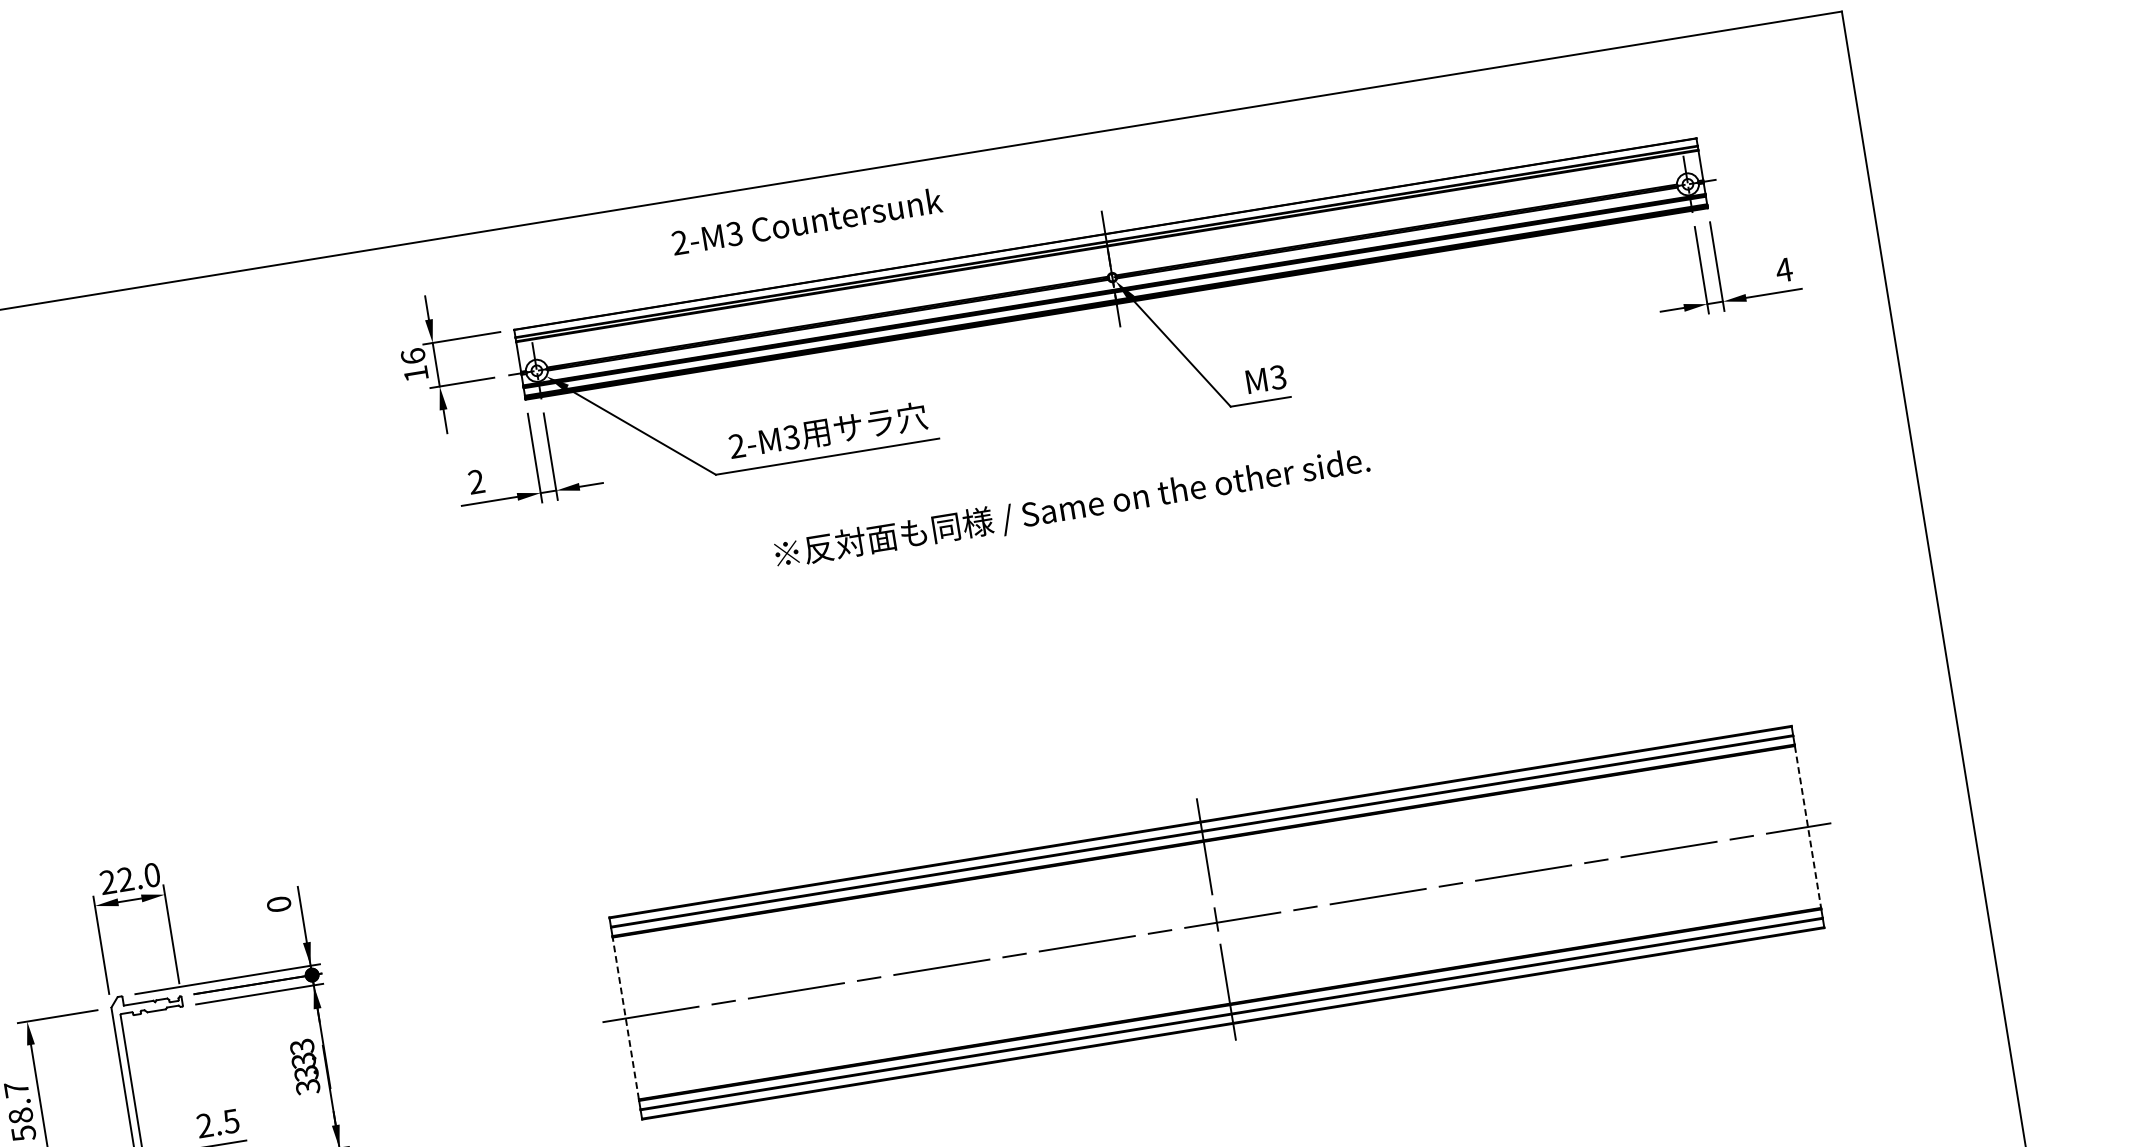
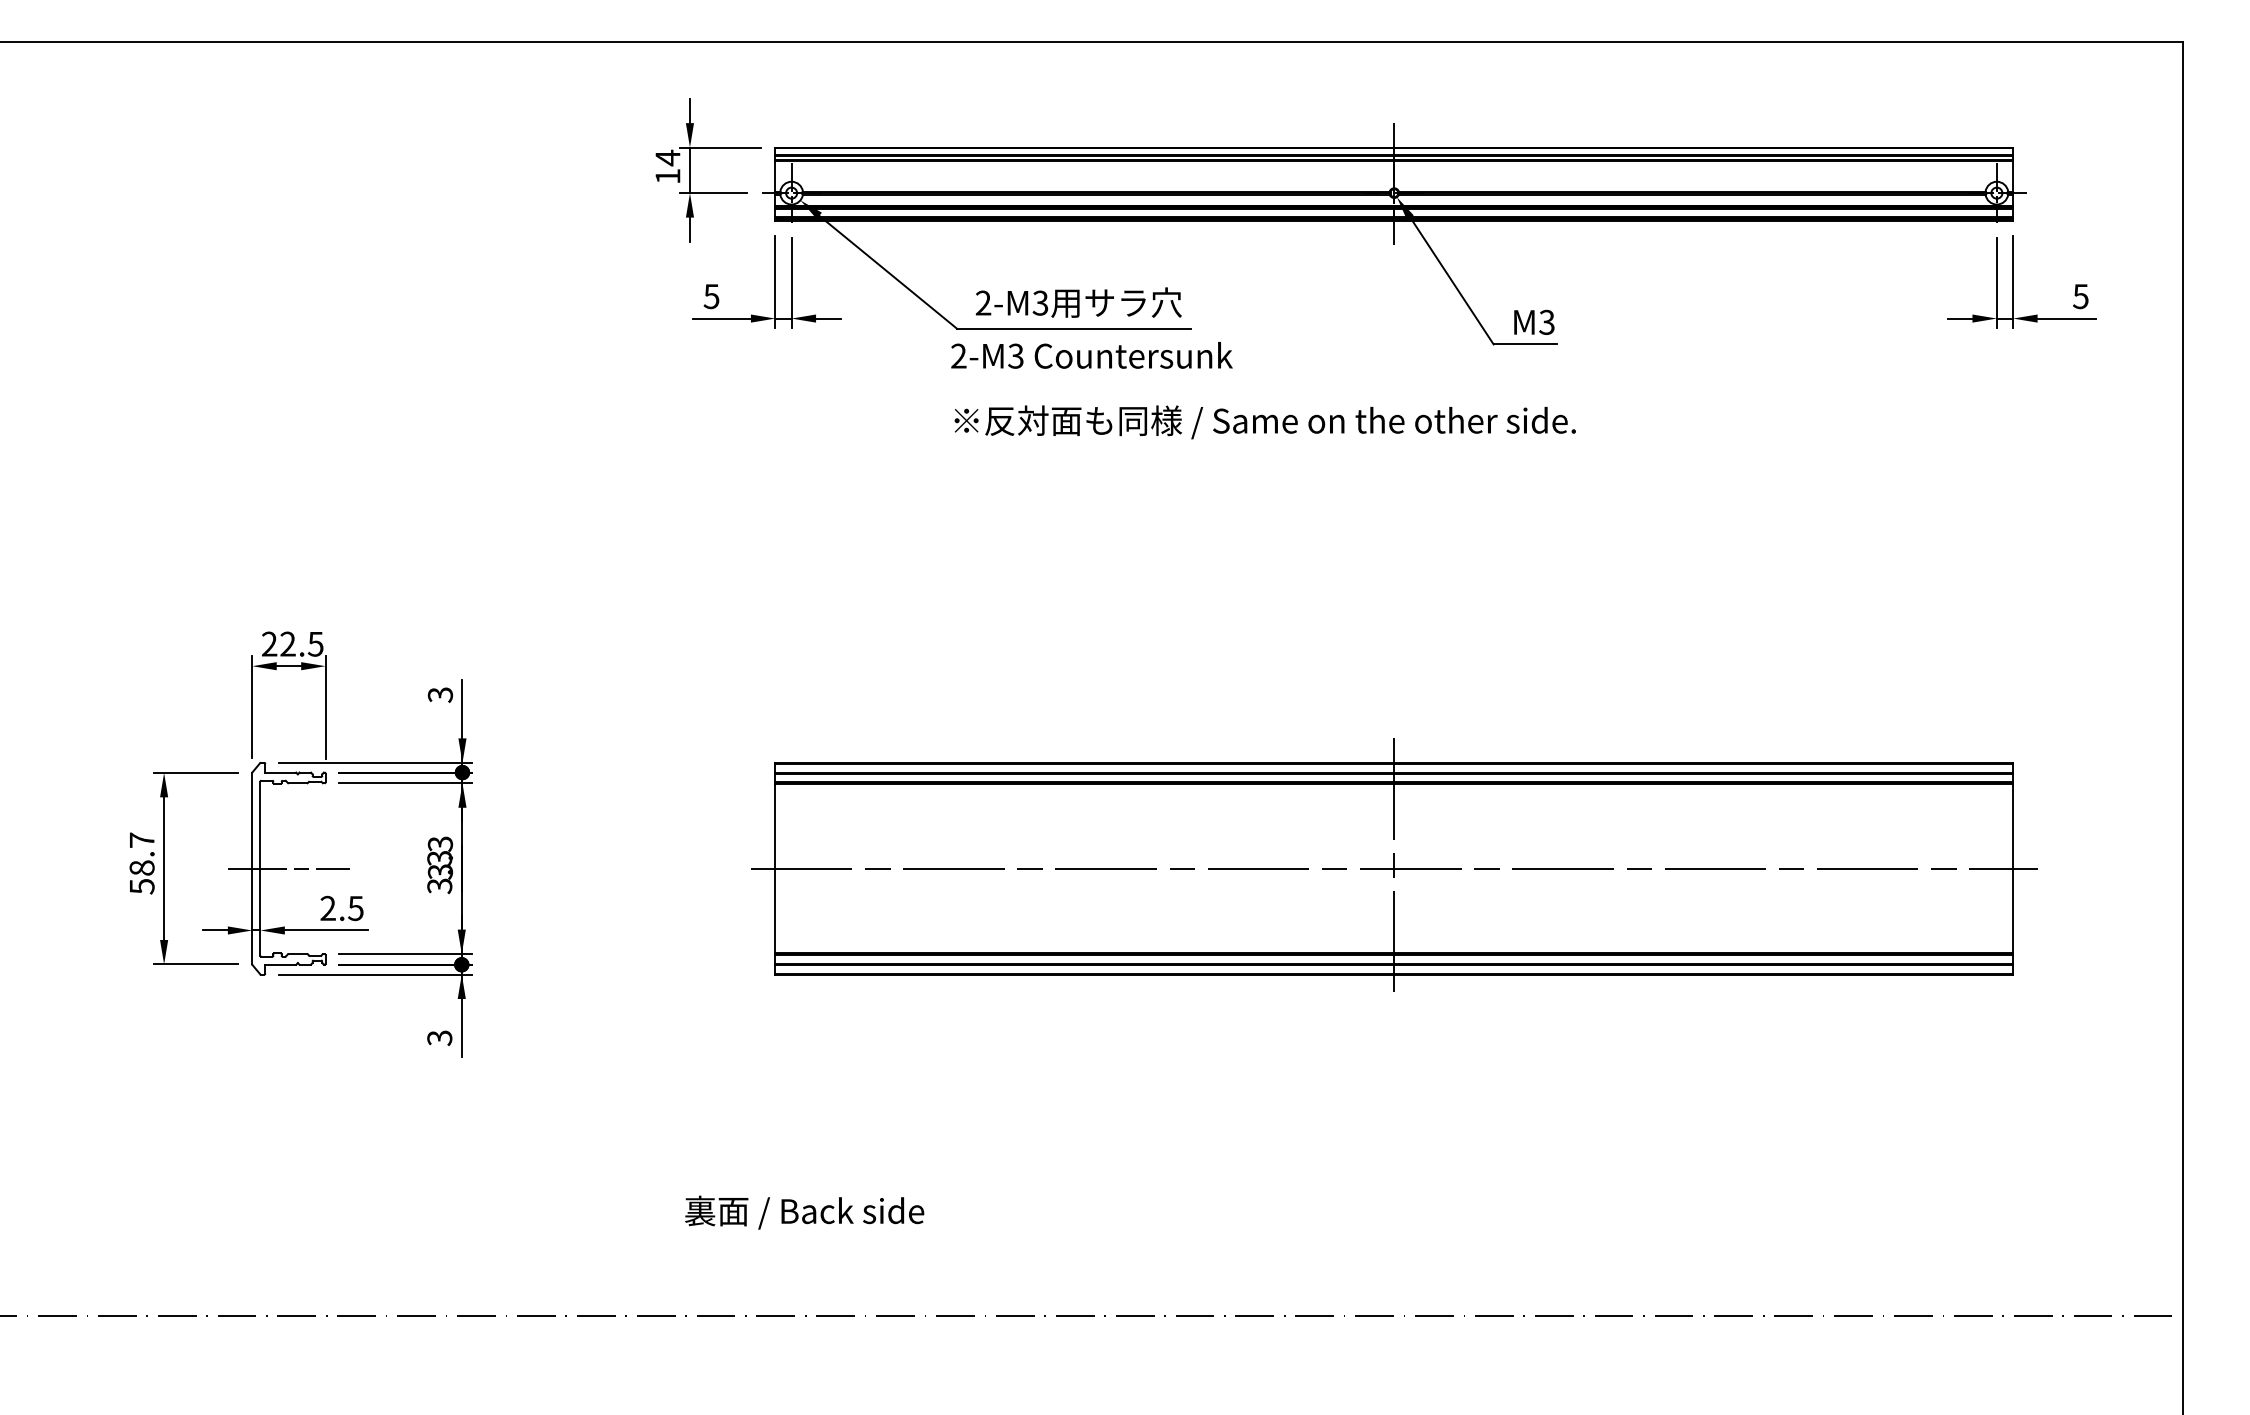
text: (806, 221) -> (1091, 355), moved
text: (1783, 270) -> (2080, 296), 4 -> 5
text: (412, 355) -> (667, 157), 16 -> 14
text: (476, 481) -> (711, 296), 2 -> 5
text: (1071, 508) -> (1264, 422), moved
line: (1808, 826) -> (2013, 868), dashed -> solid
text: (151, 874) -> (315, 643), 22.0 -> 22.5
text: (279, 903) -> (440, 694), 0 -> 3
line: (625, 1018) -> (775, 868), dashed -> solid
line: (160, 1093) -> (288, 868), added

